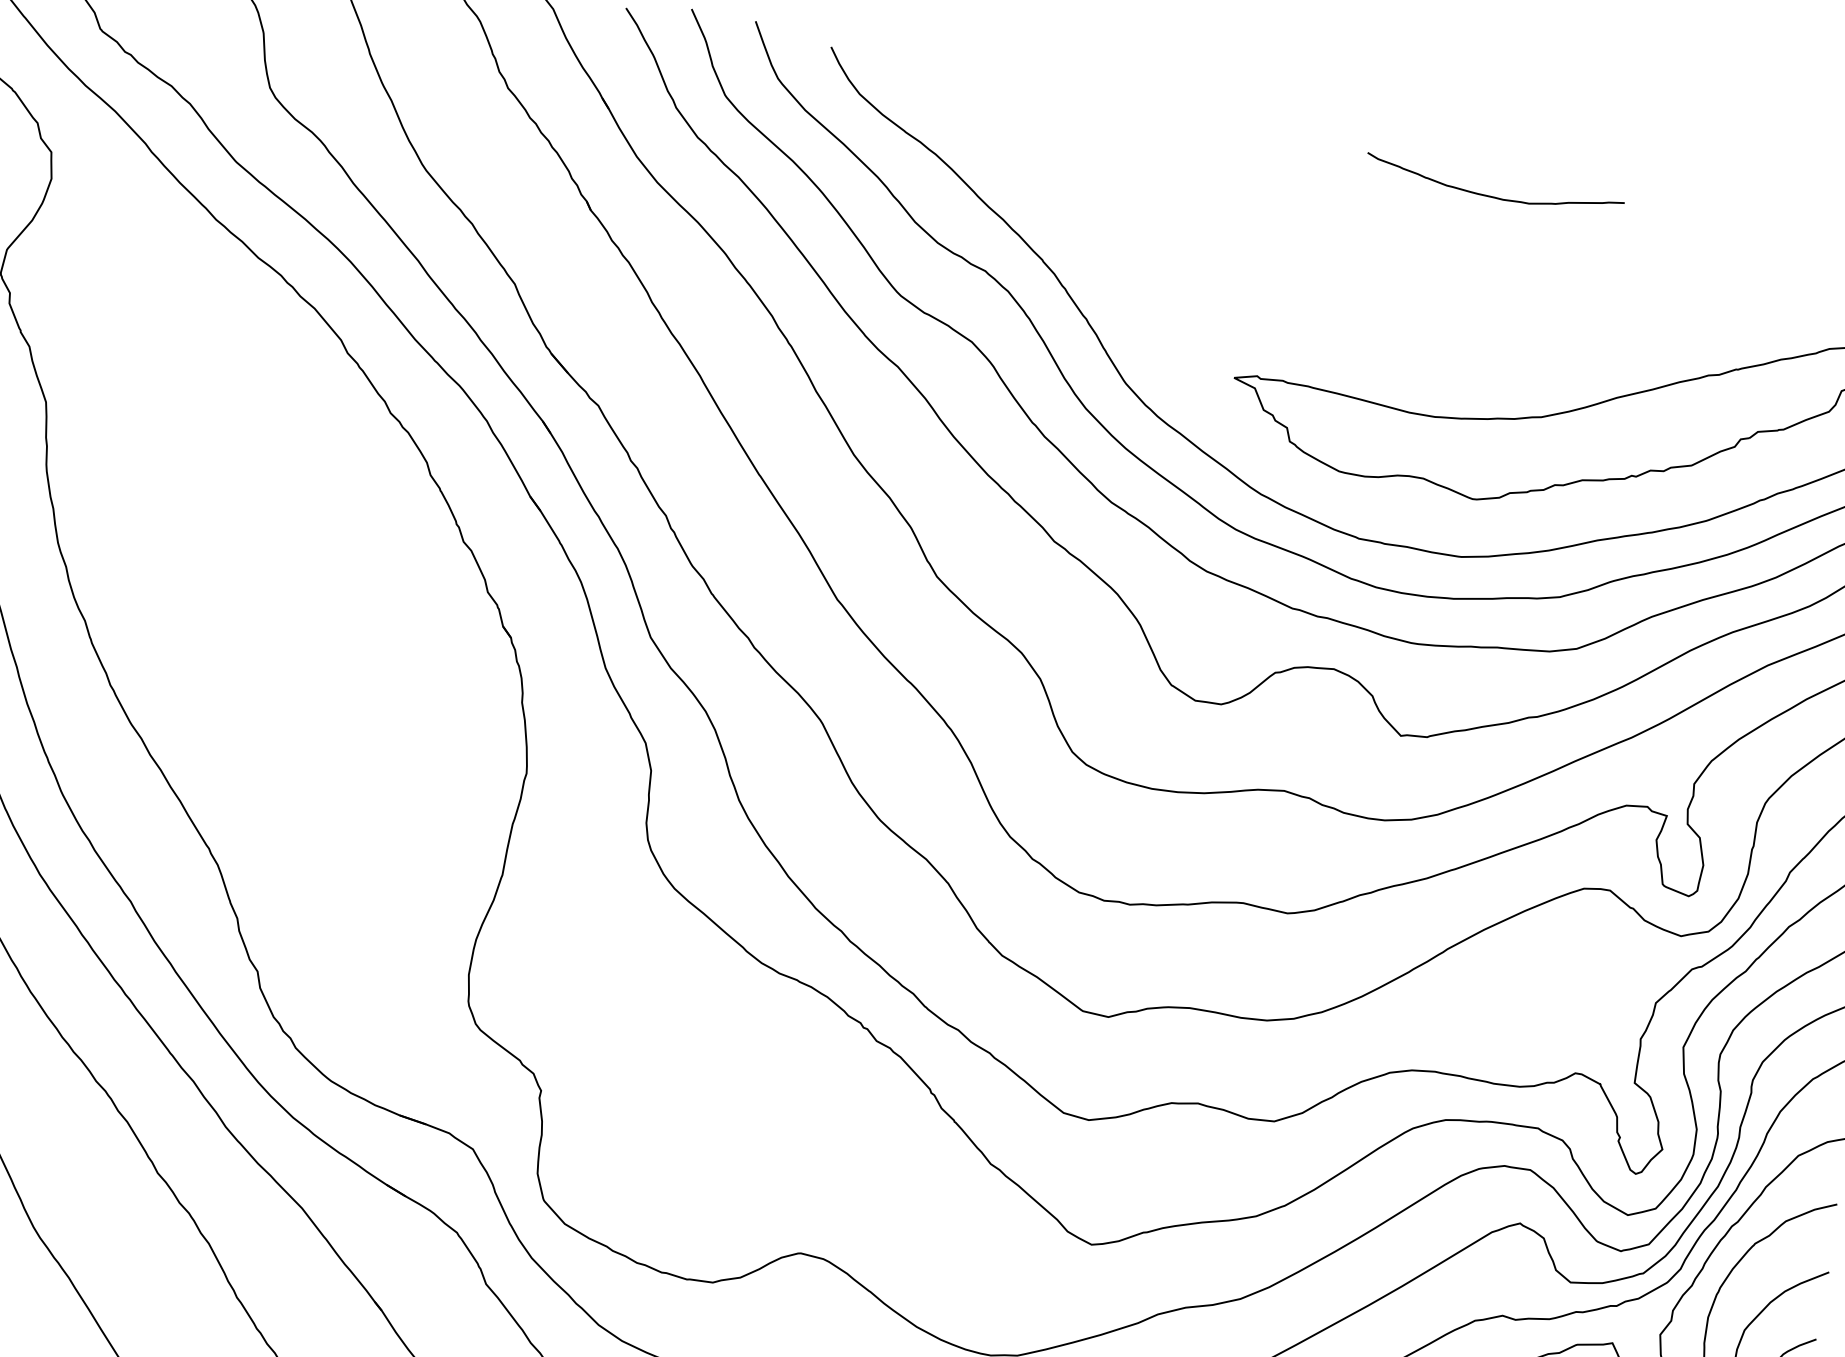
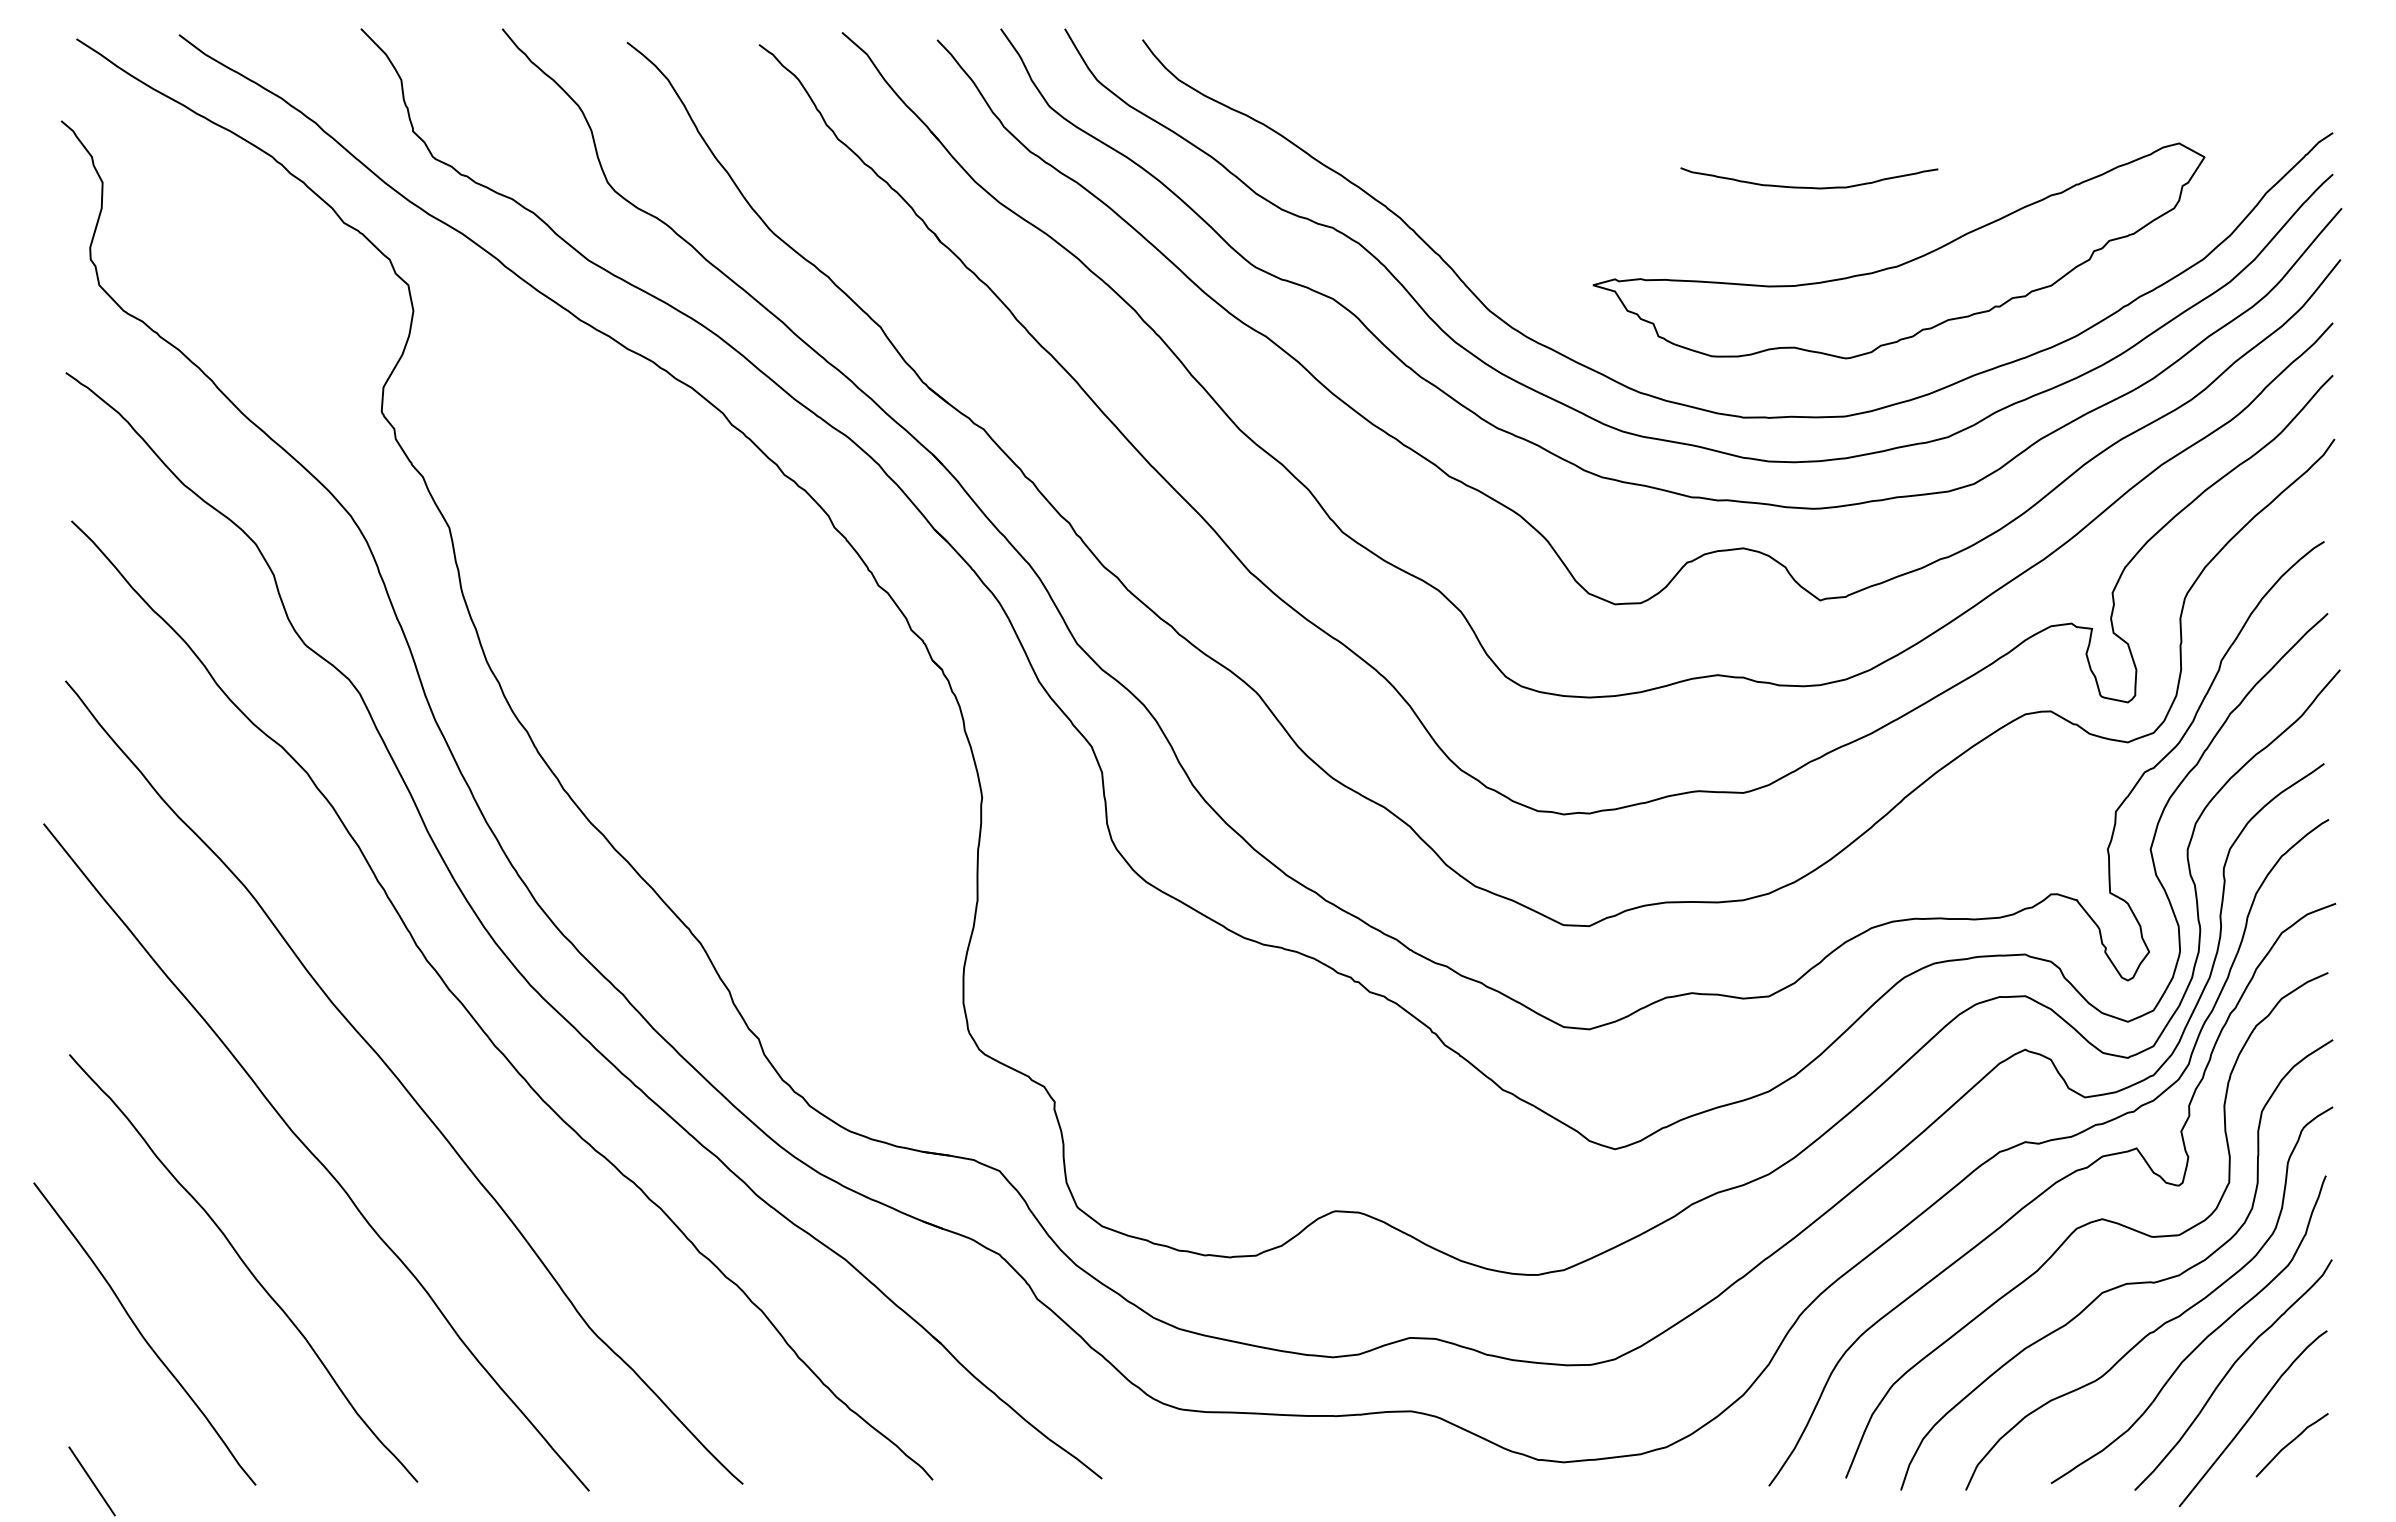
curve: (1492, 196) -> (1809, 187), moved

